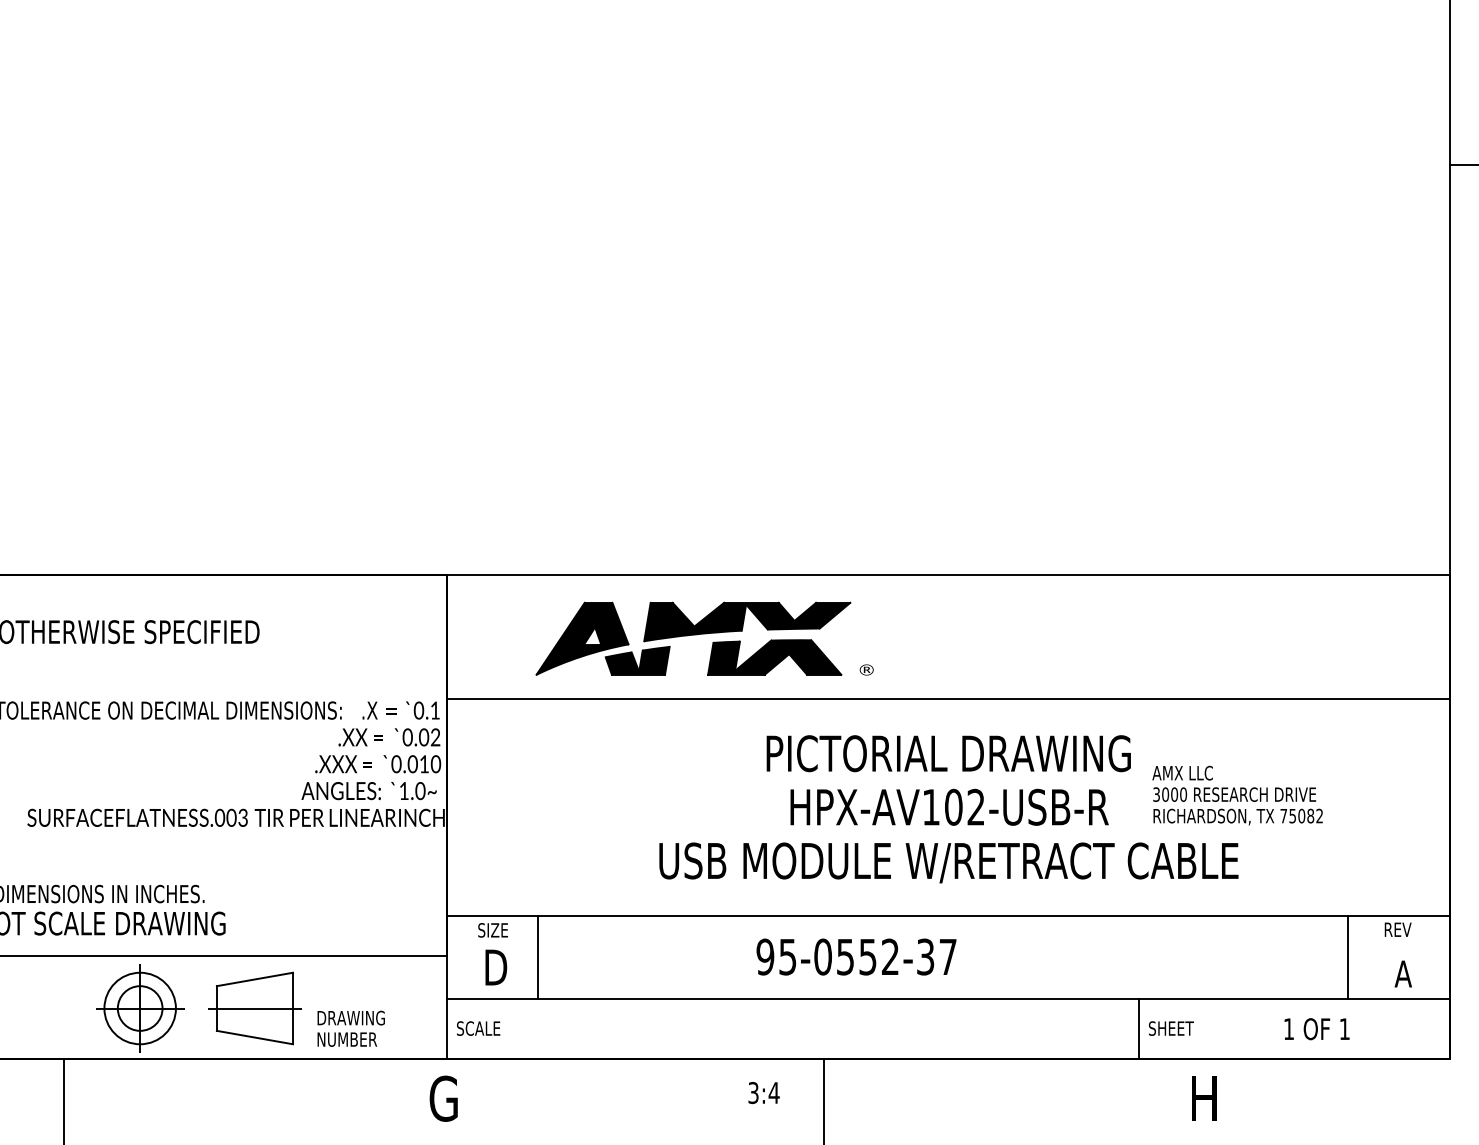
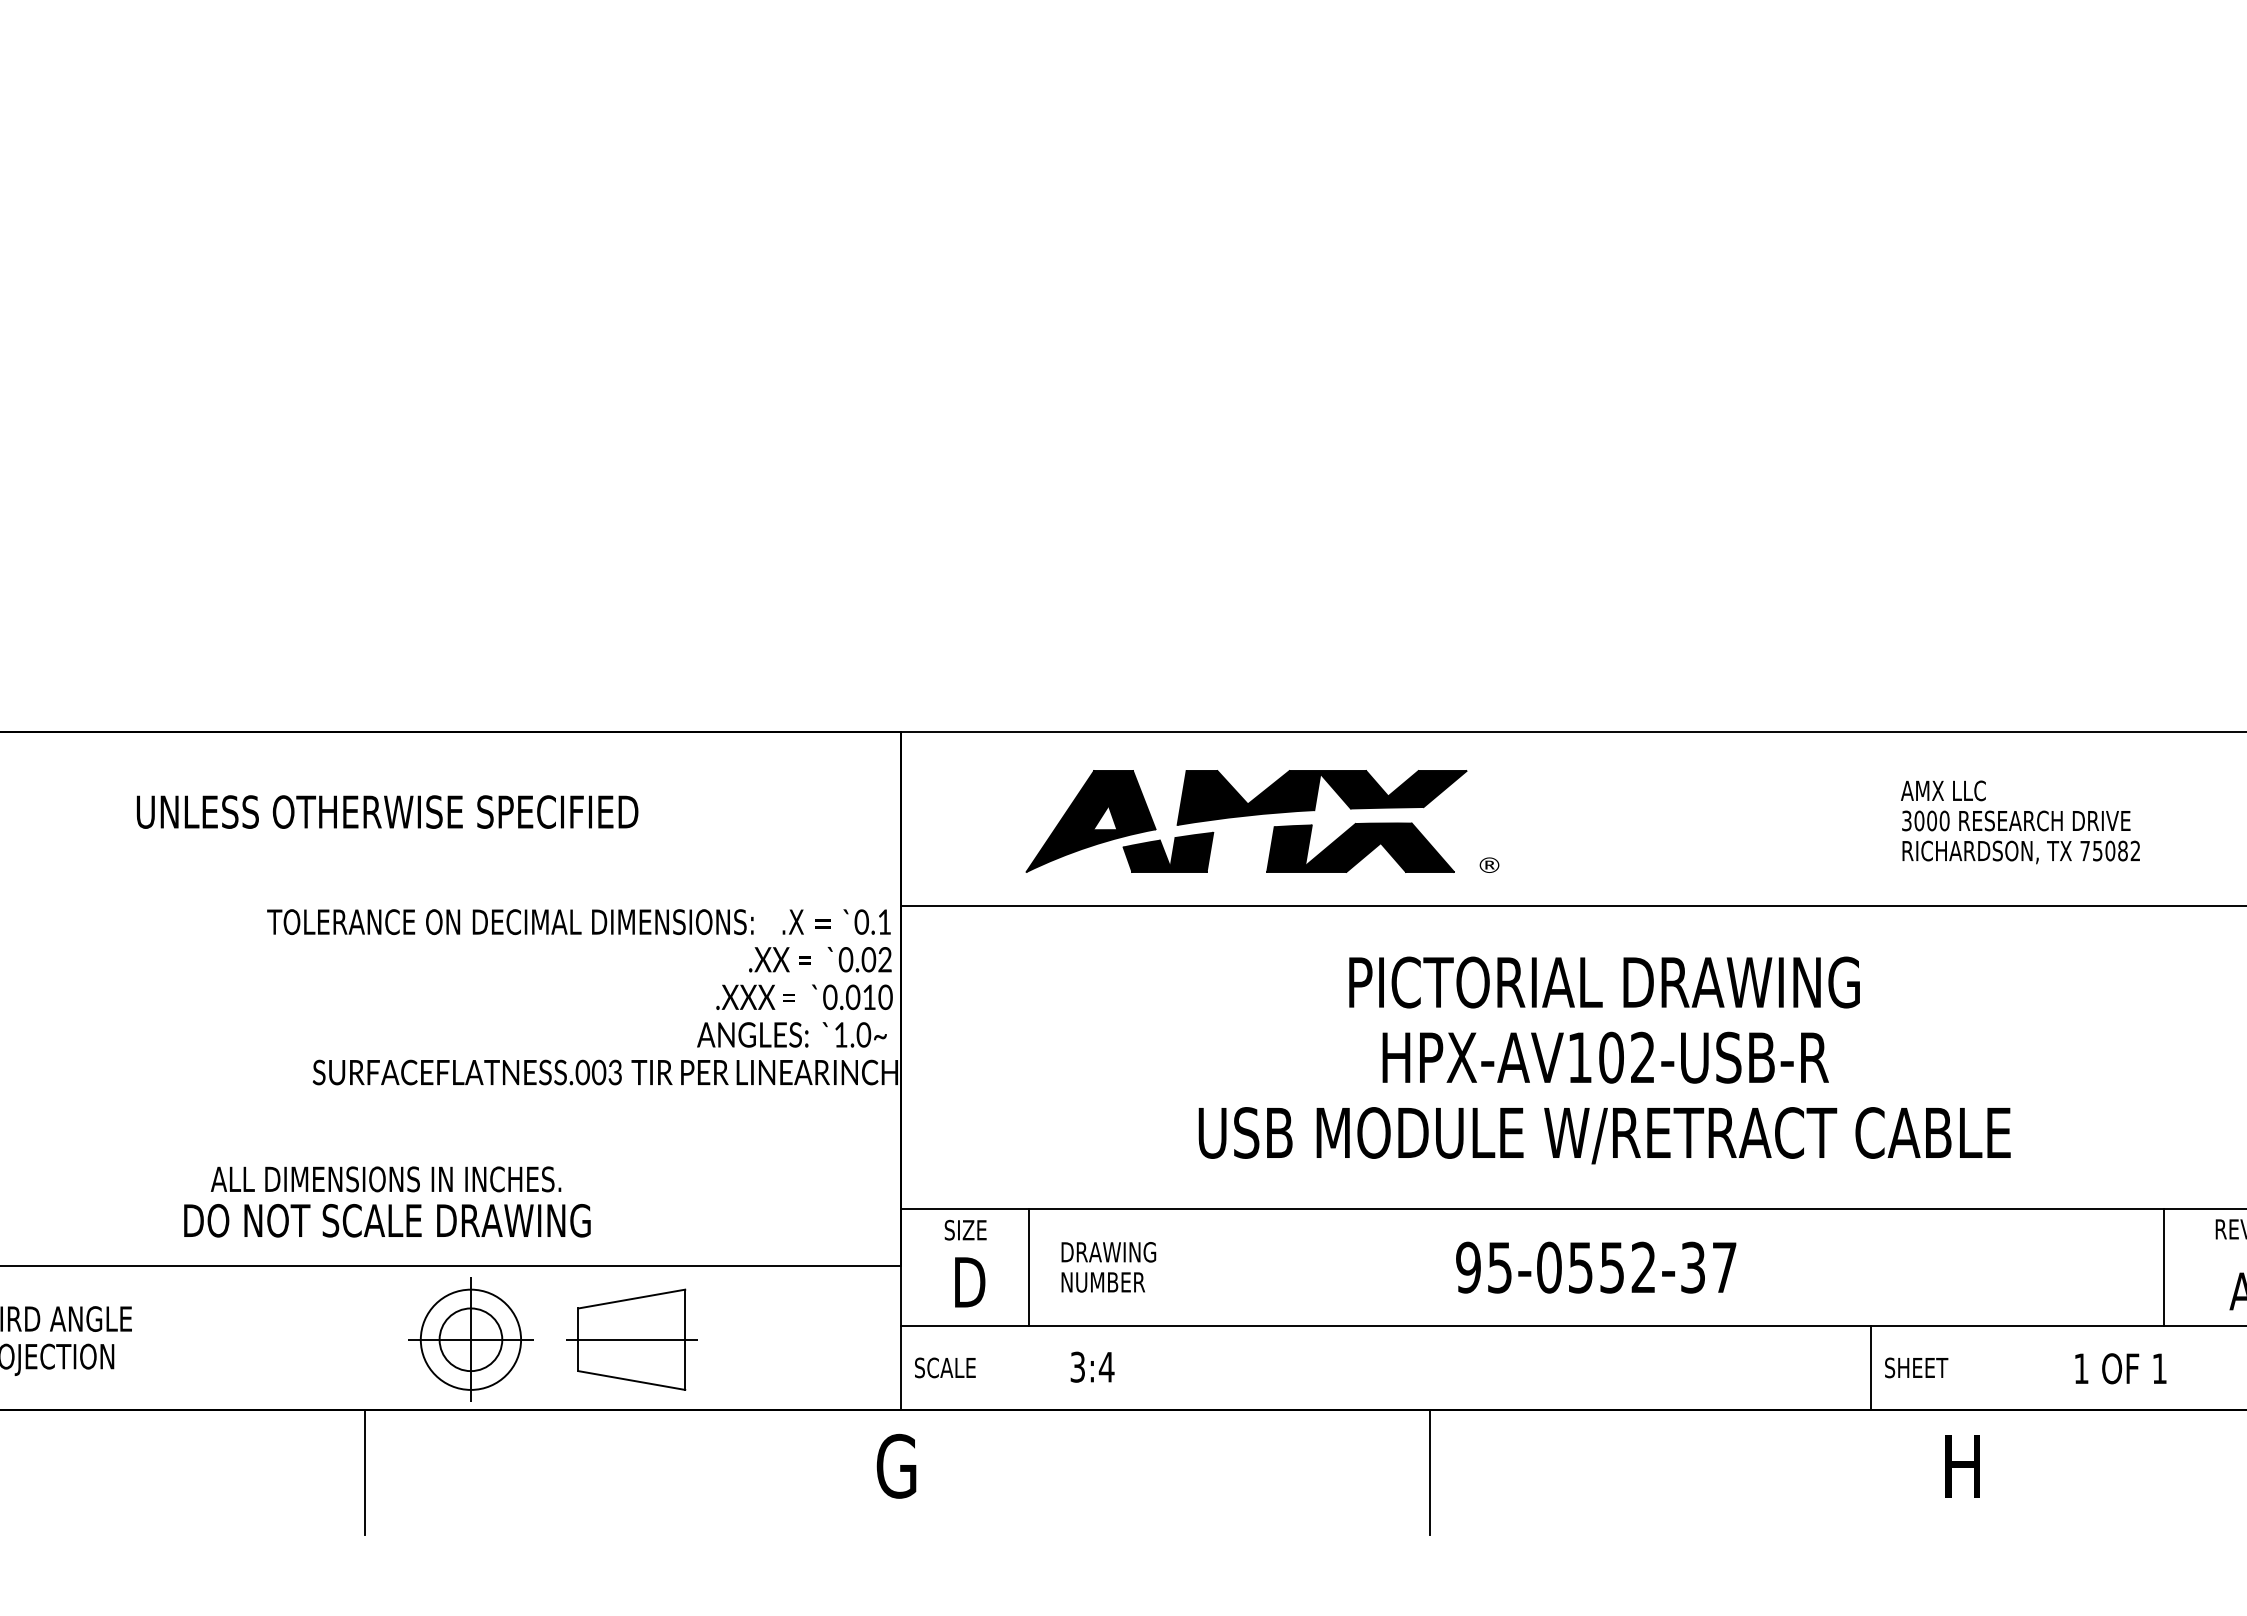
text: (1237, 795) -> (2020, 822), moved
text: (856, 956) -> (1596, 1267), moved
text: (351, 1028) -> (1108, 1267), moved
text: (764, 1092) -> (1092, 1366), moved

